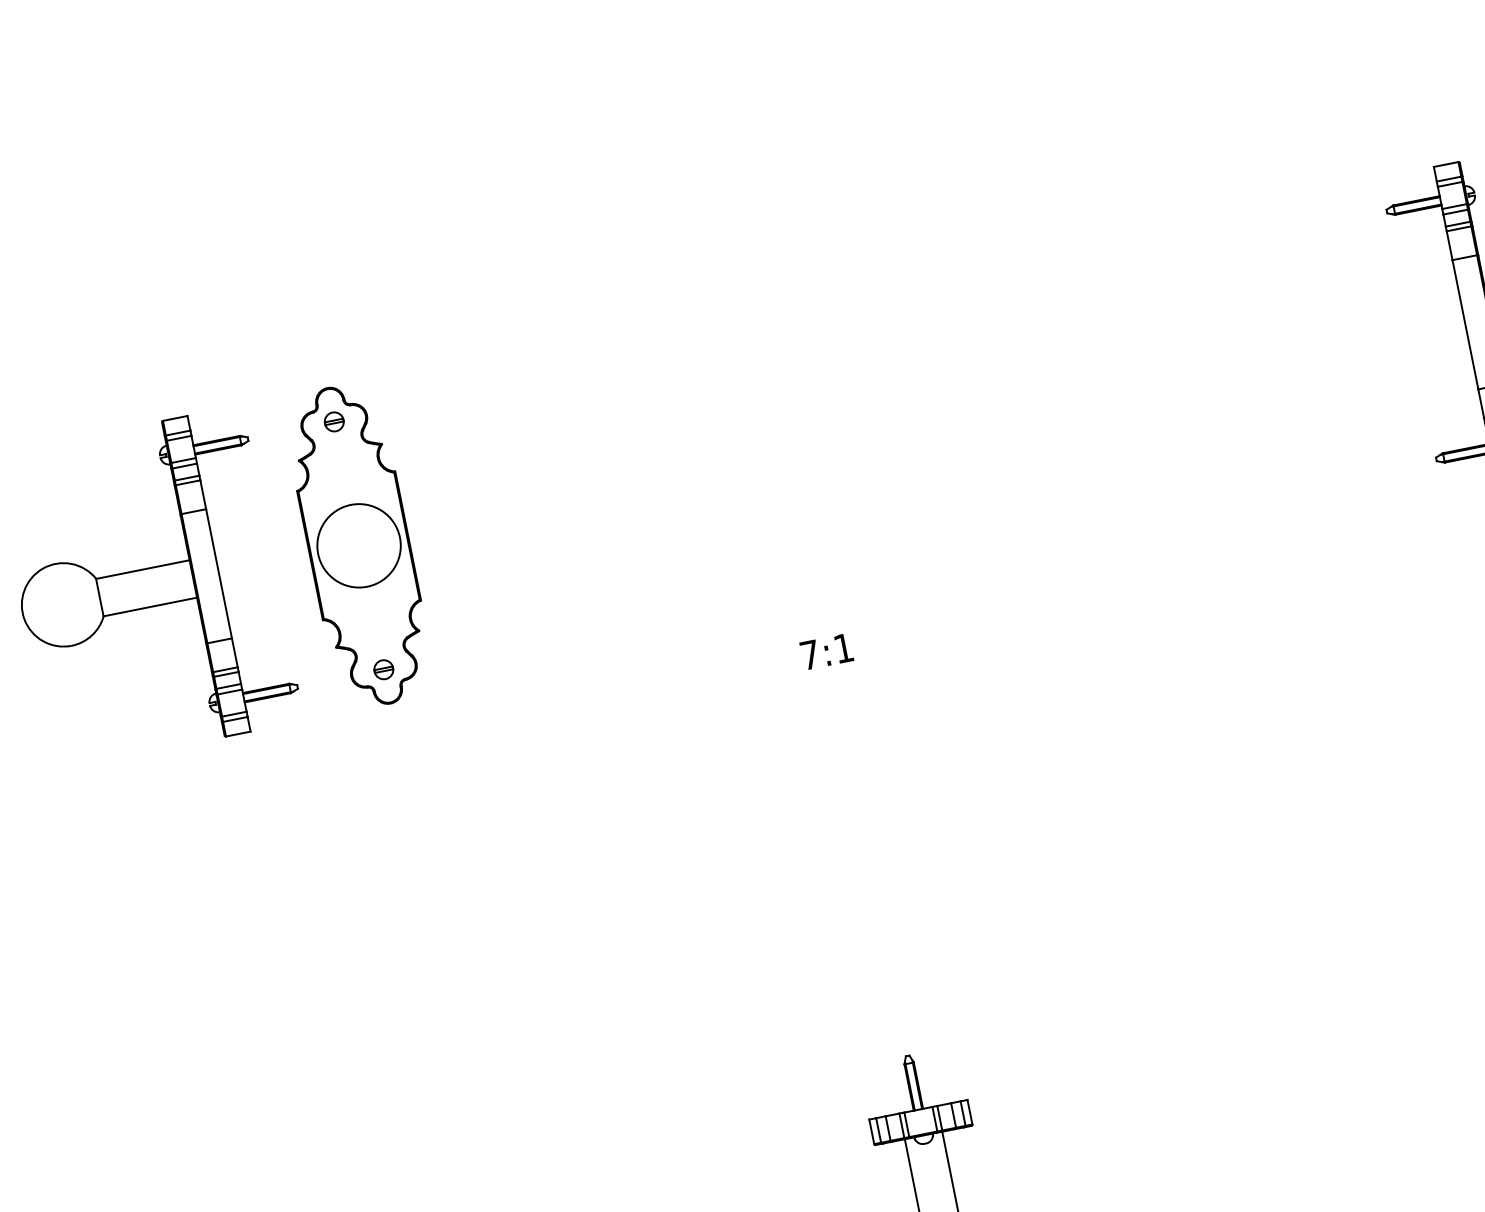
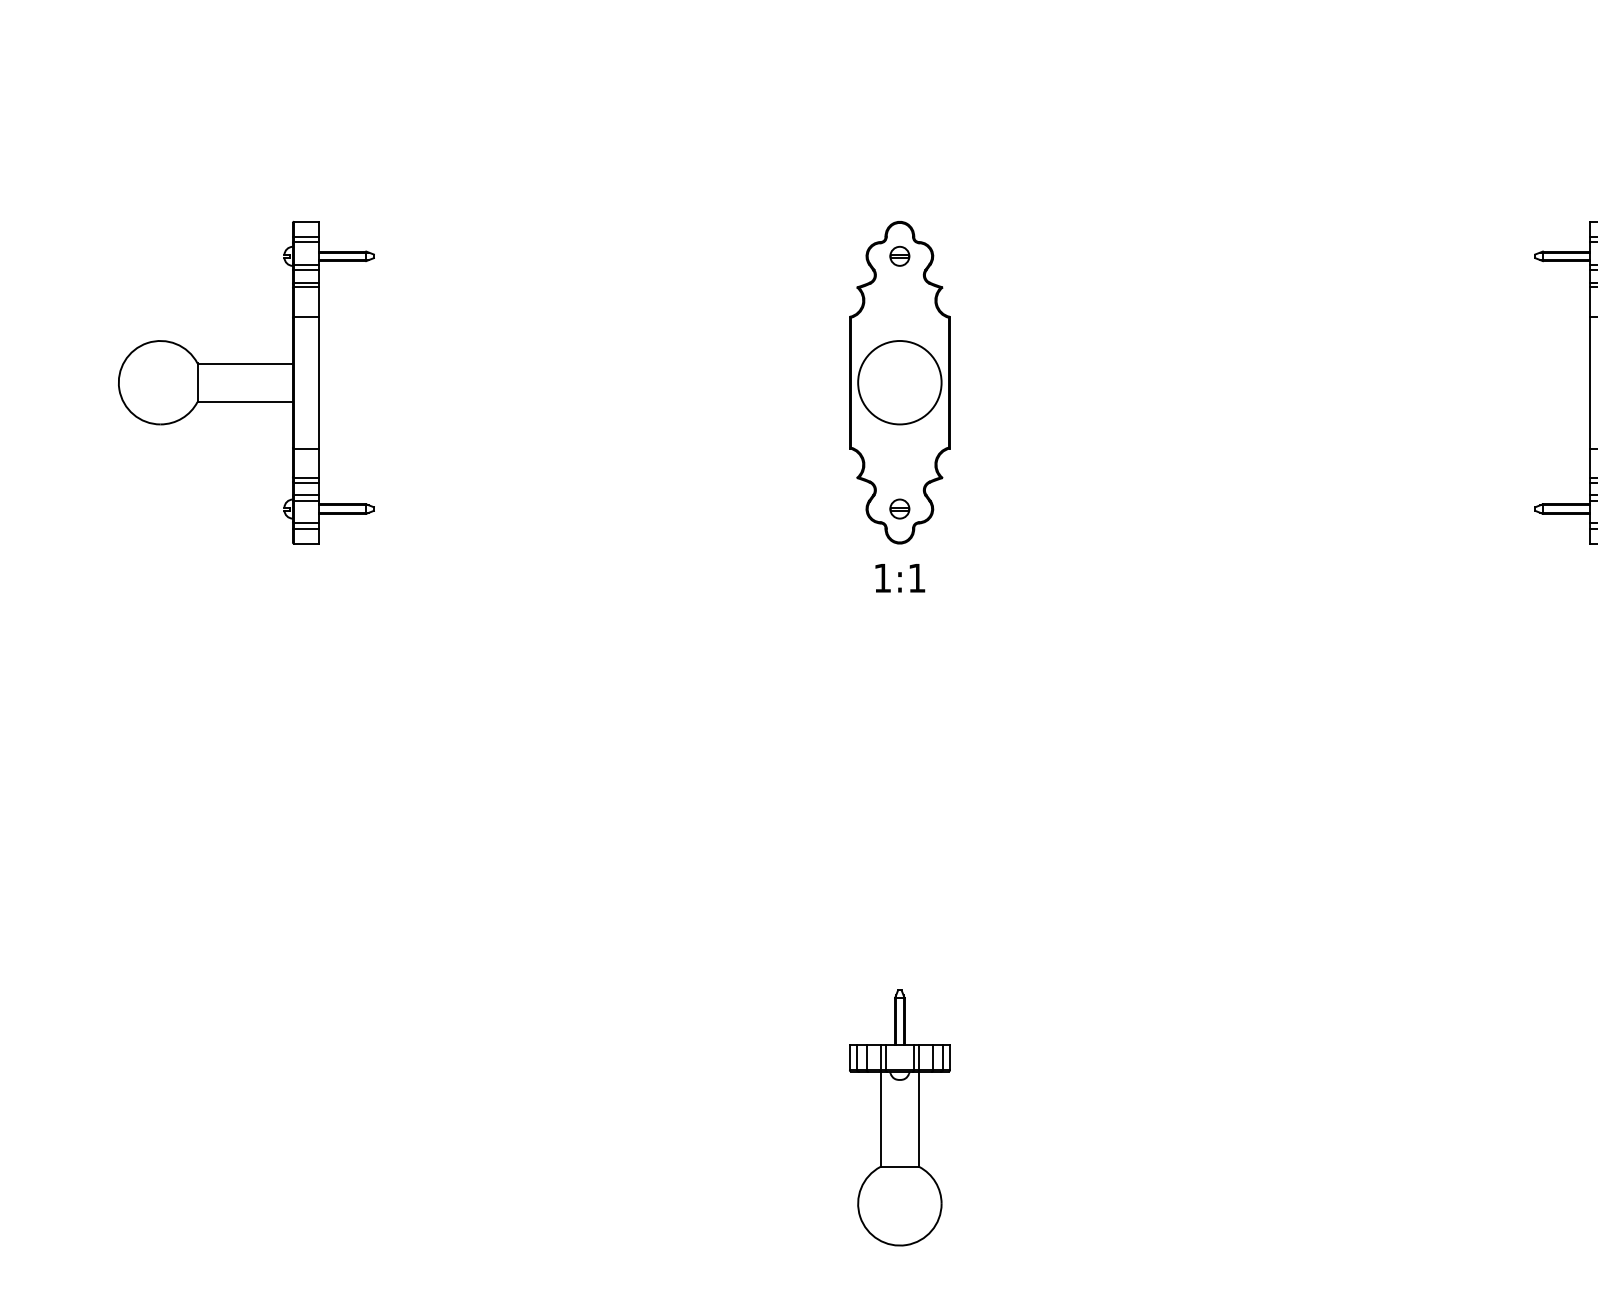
part: (358, 545) -> (899, 382), moved
text: (809, 655) -> (882, 578), 7:1 -> 1:1

